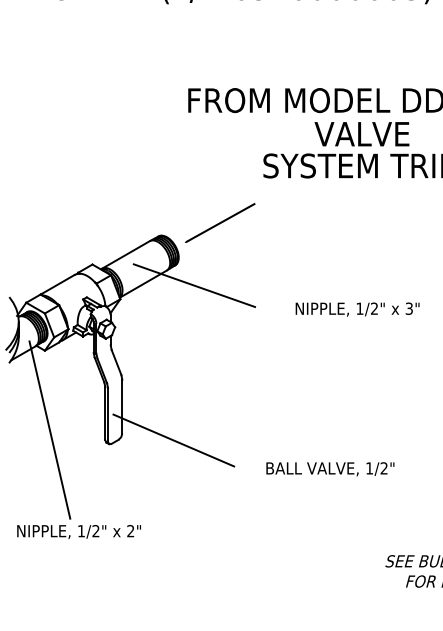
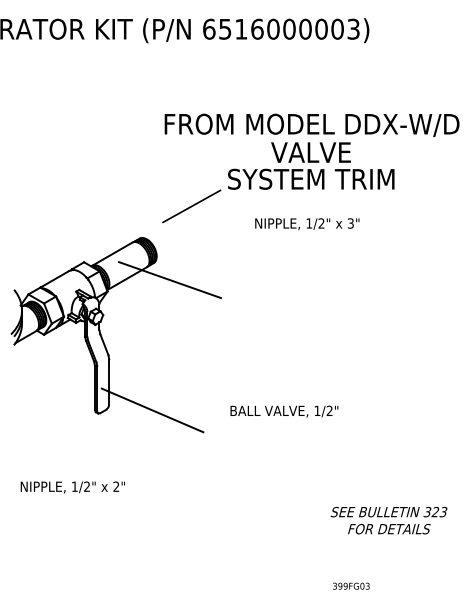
line: (220, 222) -> (191, 205), moved
text: (357, 309) -> (307, 224), moved
line: (50, 429) -> (48, 401), removed
text: (330, 469) -> (284, 411), moved

